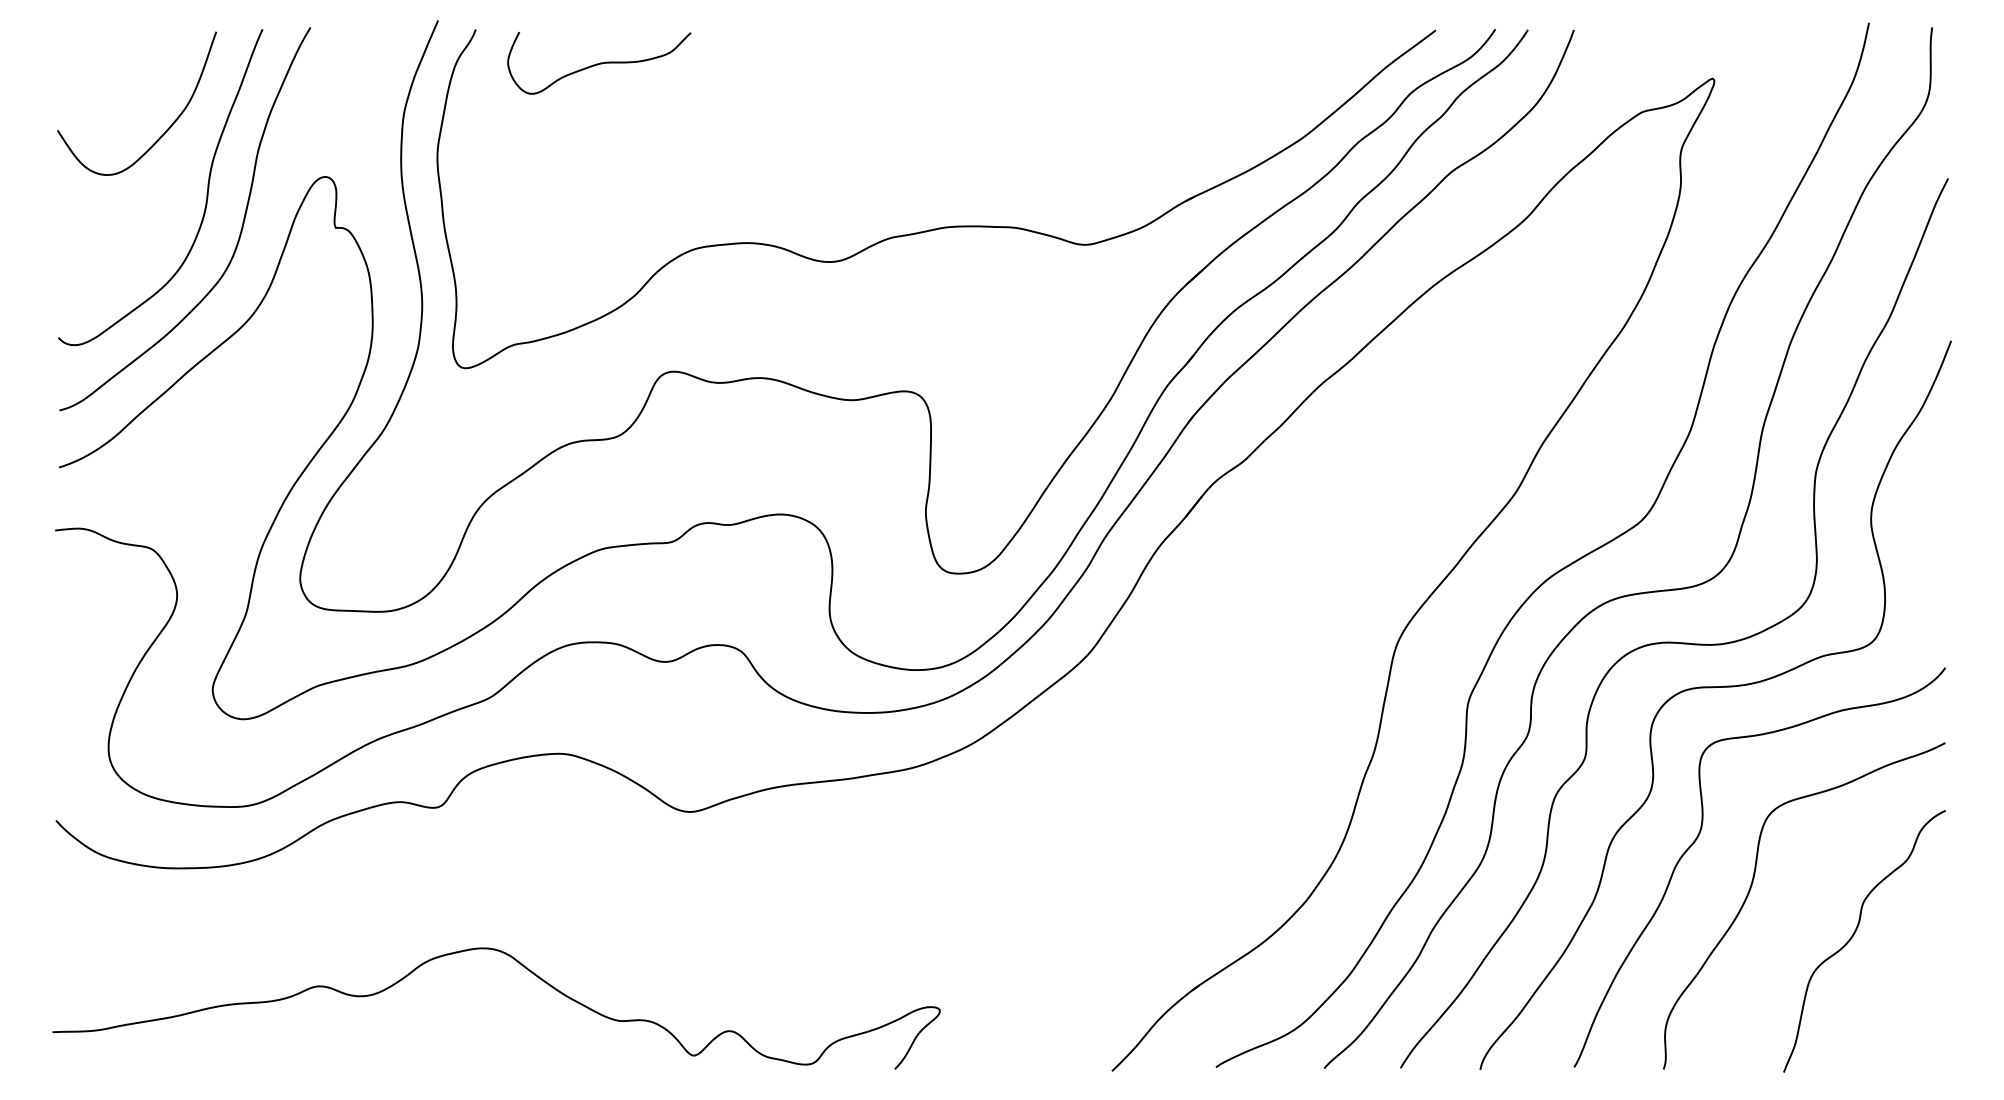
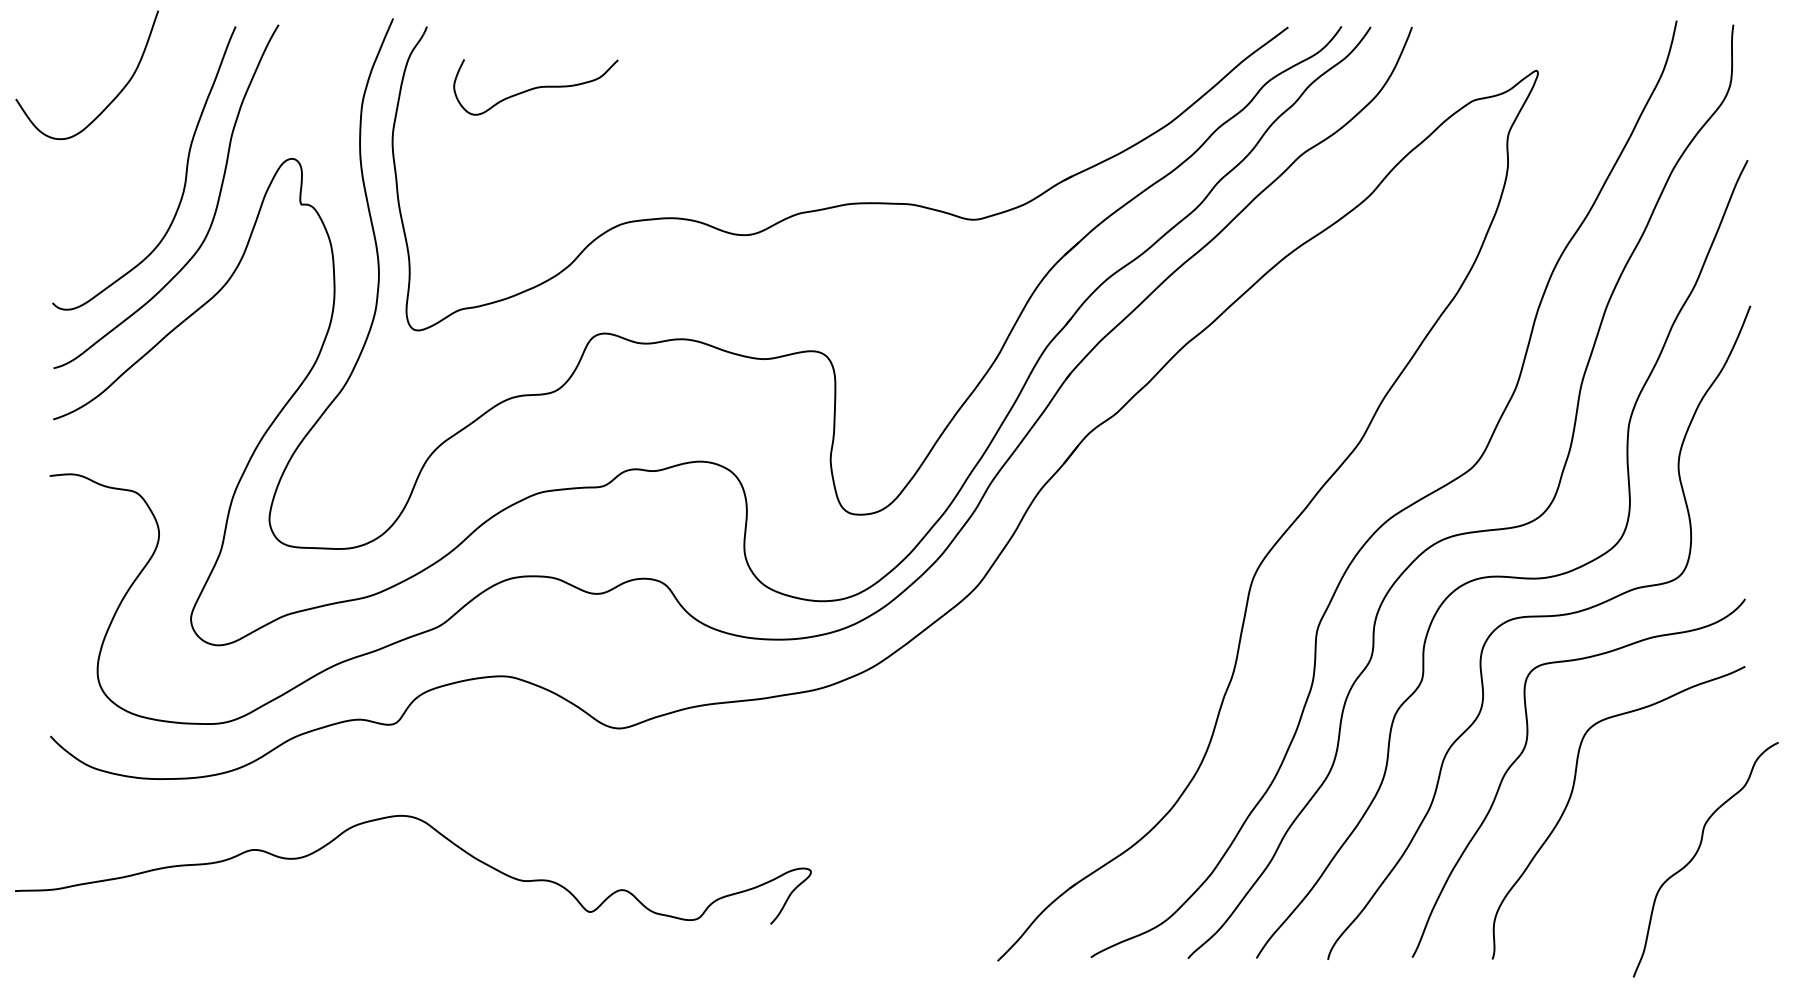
curve: (600, 62) -> (537, 86), moved
curve: (166, 129) -> (113, 98), moved
curve: (1854, 935) -> (1696, 854), moved
curve: (527, 970) -> (441, 835), moved

